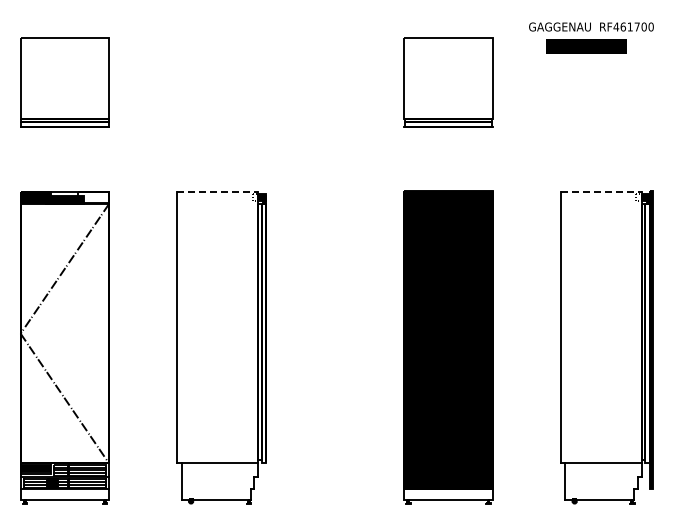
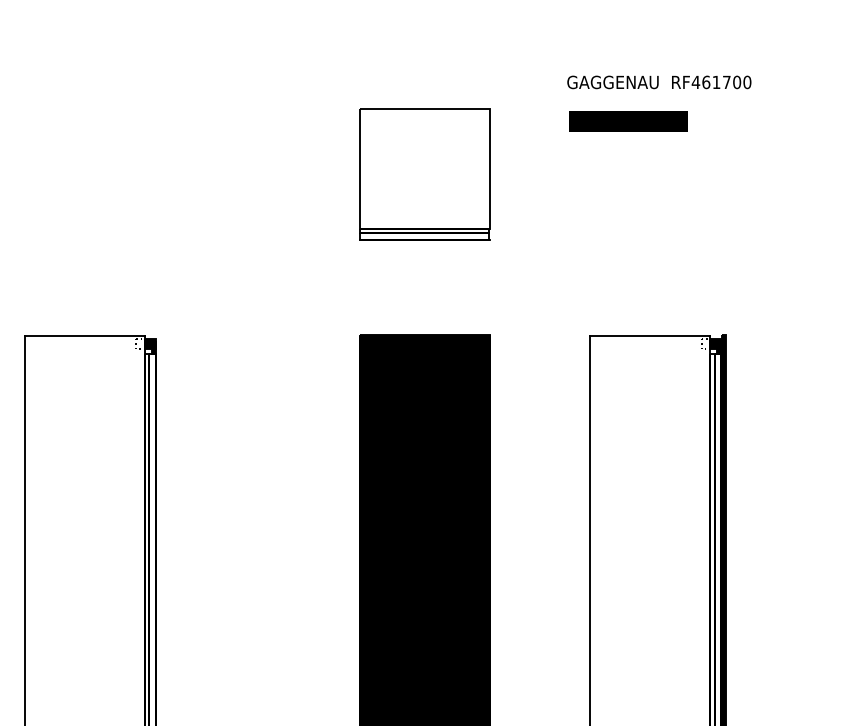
text: (591, 26) -> (659, 81), moved
line: (217, 192) -> (84, 336), dashed -> solid
line: (601, 192) -> (650, 336), dashed -> solid

